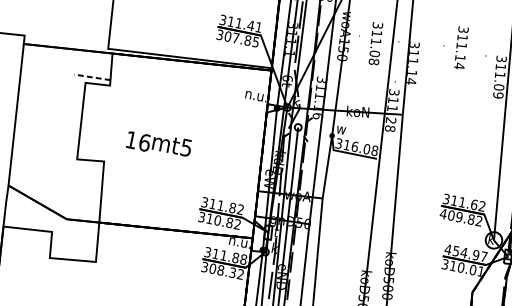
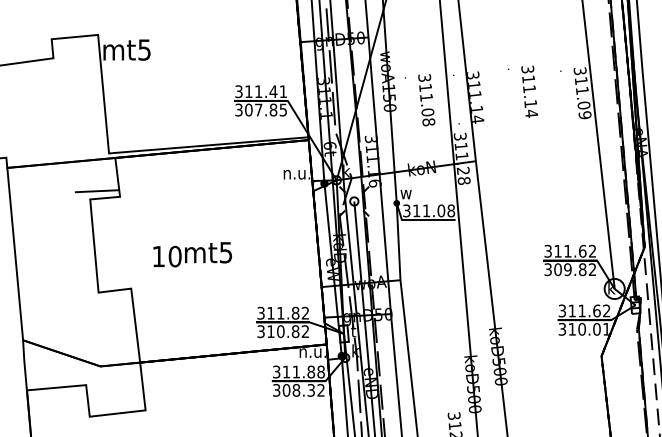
text: (375, 44) -> (426, 100), moved
text: (461, 47) -> (529, 91), moved
line: (91, 77) -> (96, 191), dashed -> solid
text: (144, 142) -> (174, 256), 16 -> 10
text: (354, 146) -> (426, 210), 316.08 -> 311.08
text: (443, 213) -> (548, 269), 409.82 -> 309.82
text: (466, 252) -> (584, 310), 454.97 -> 311.62

